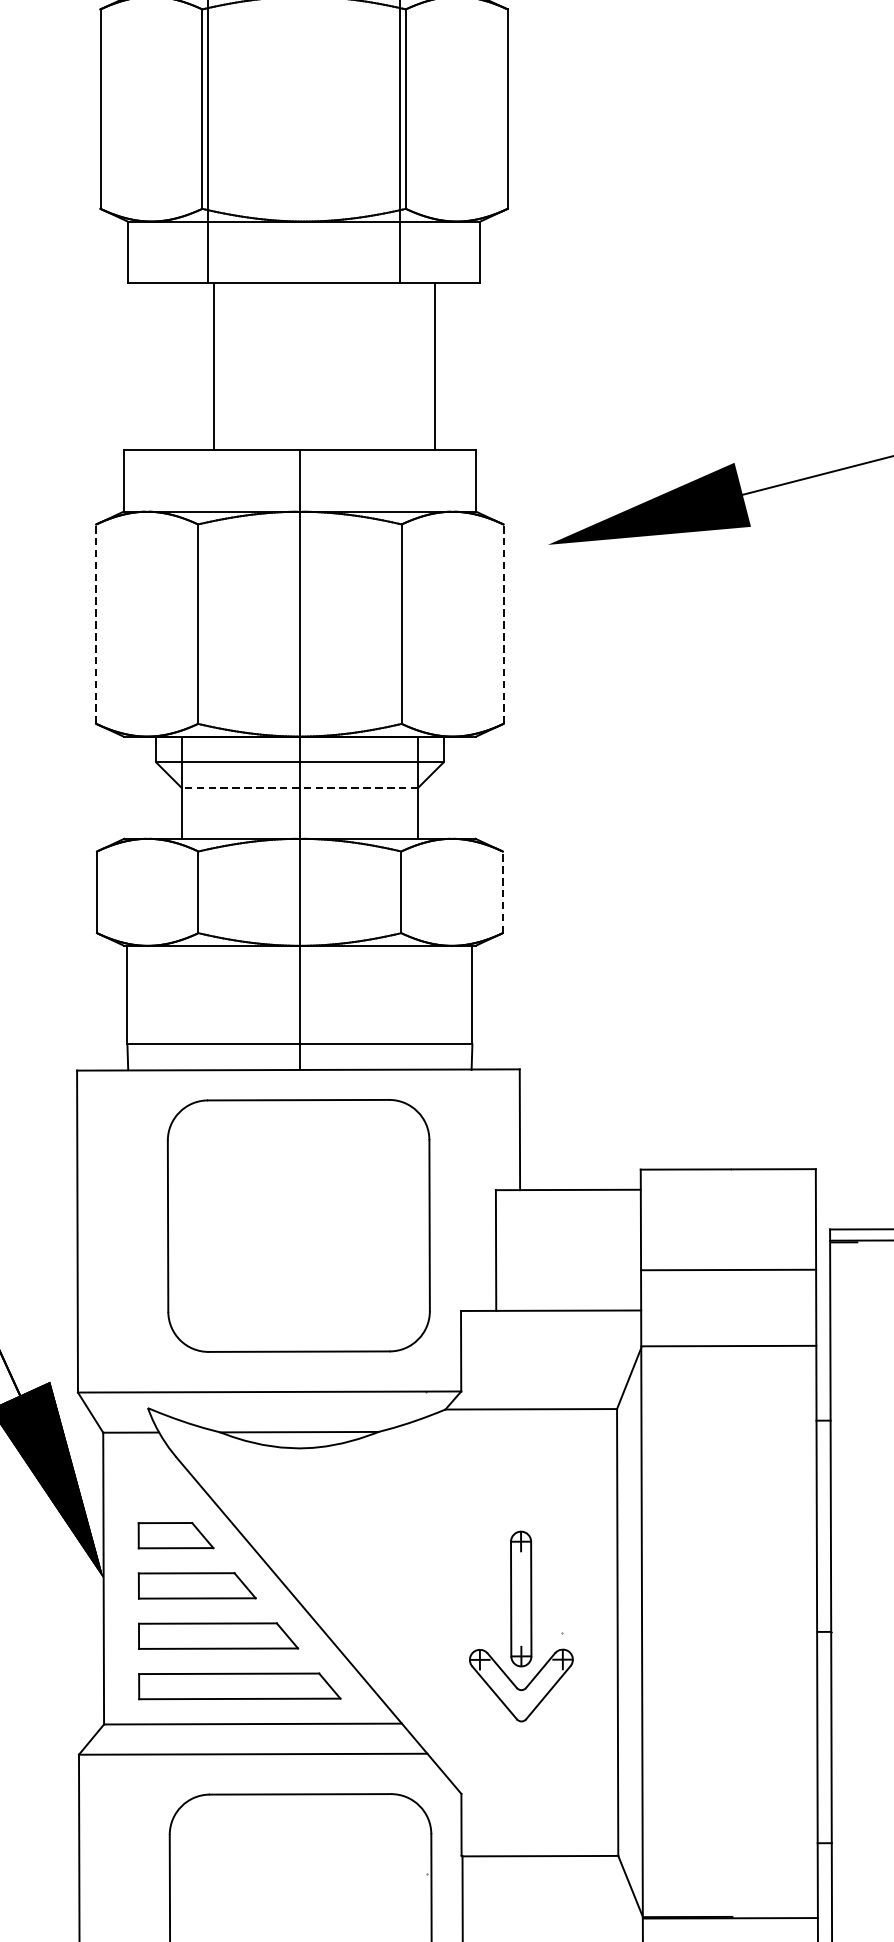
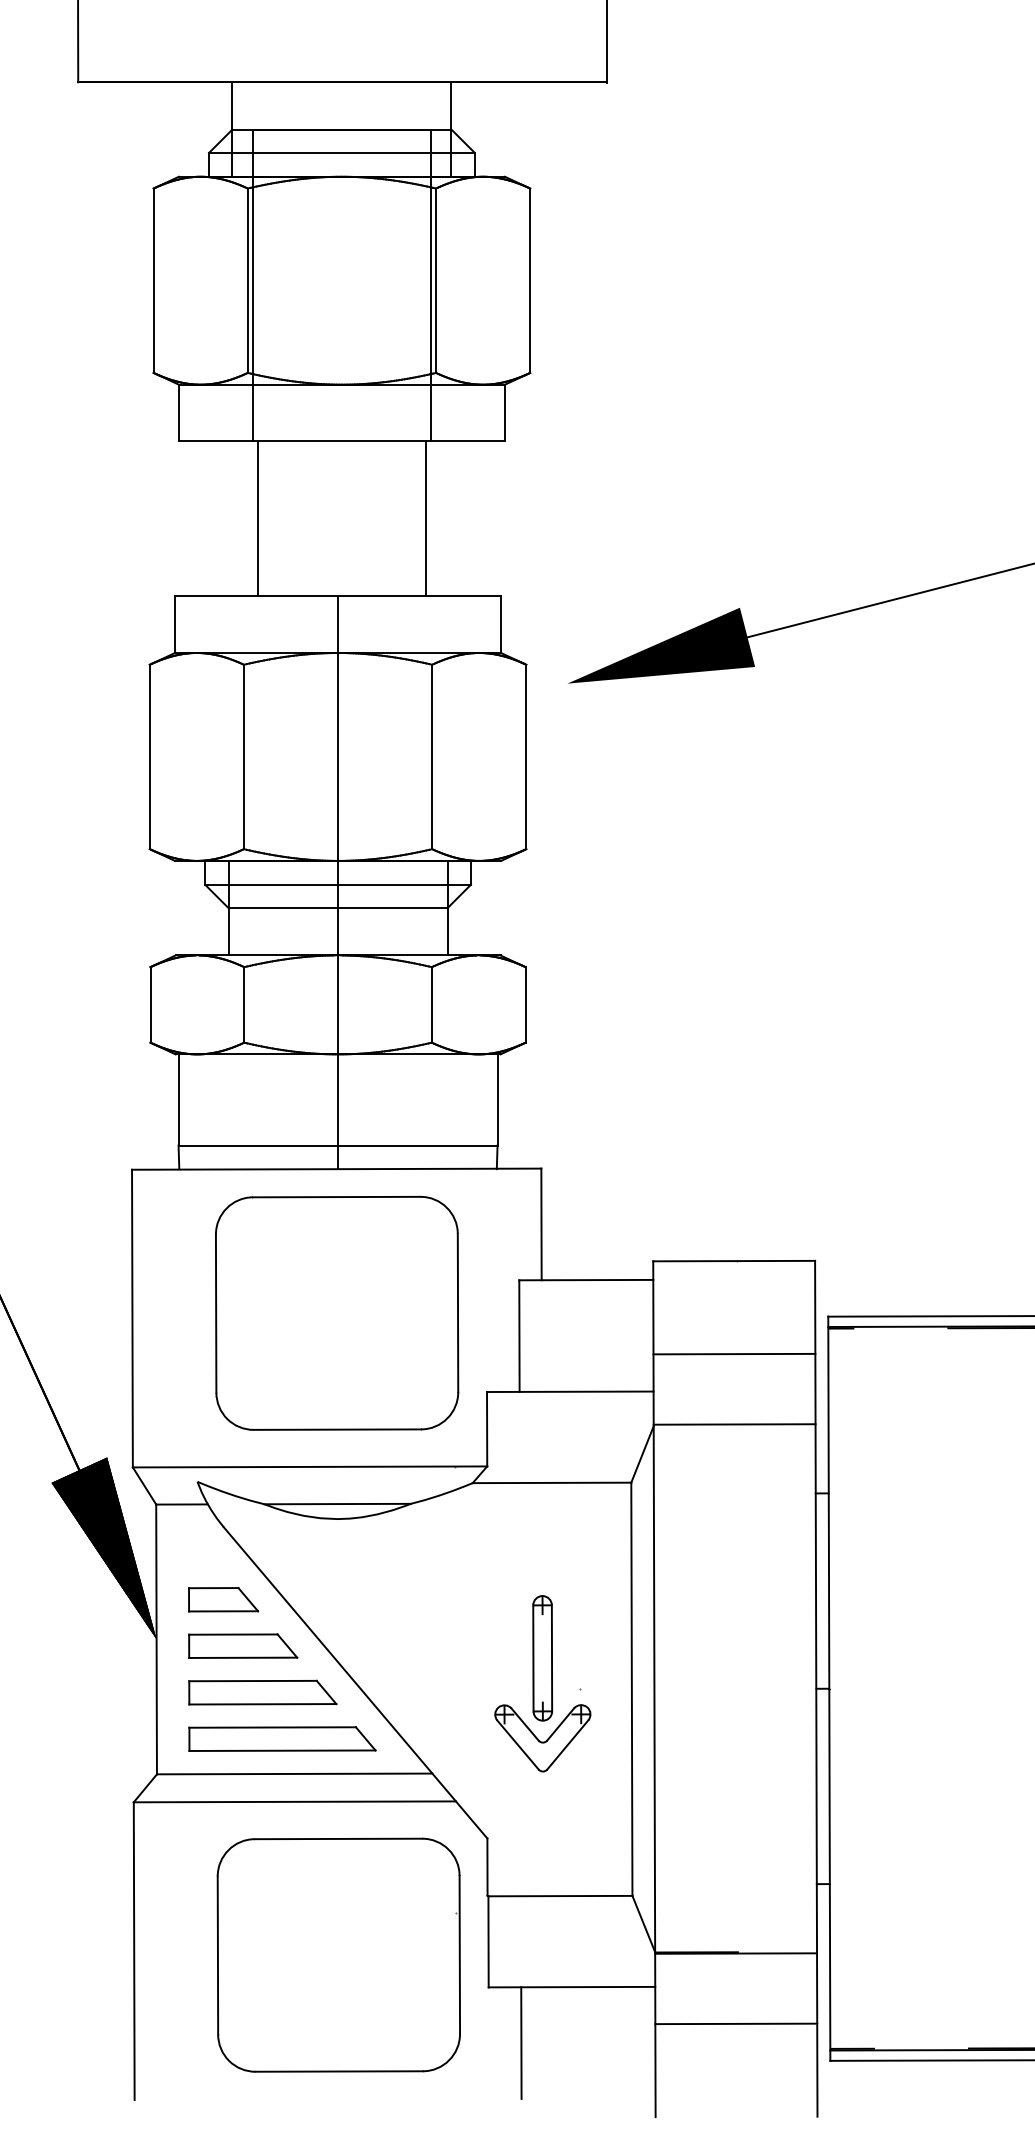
line: (434, 366) -> (425, 518), moved
line: (95, 623) -> (149, 756), dashed -> solid
line: (503, 623) -> (526, 756), dashed -> solid
line: (299, 788) -> (337, 908), dashed -> solid
line: (502, 891) -> (525, 1004), dashed -> solid

